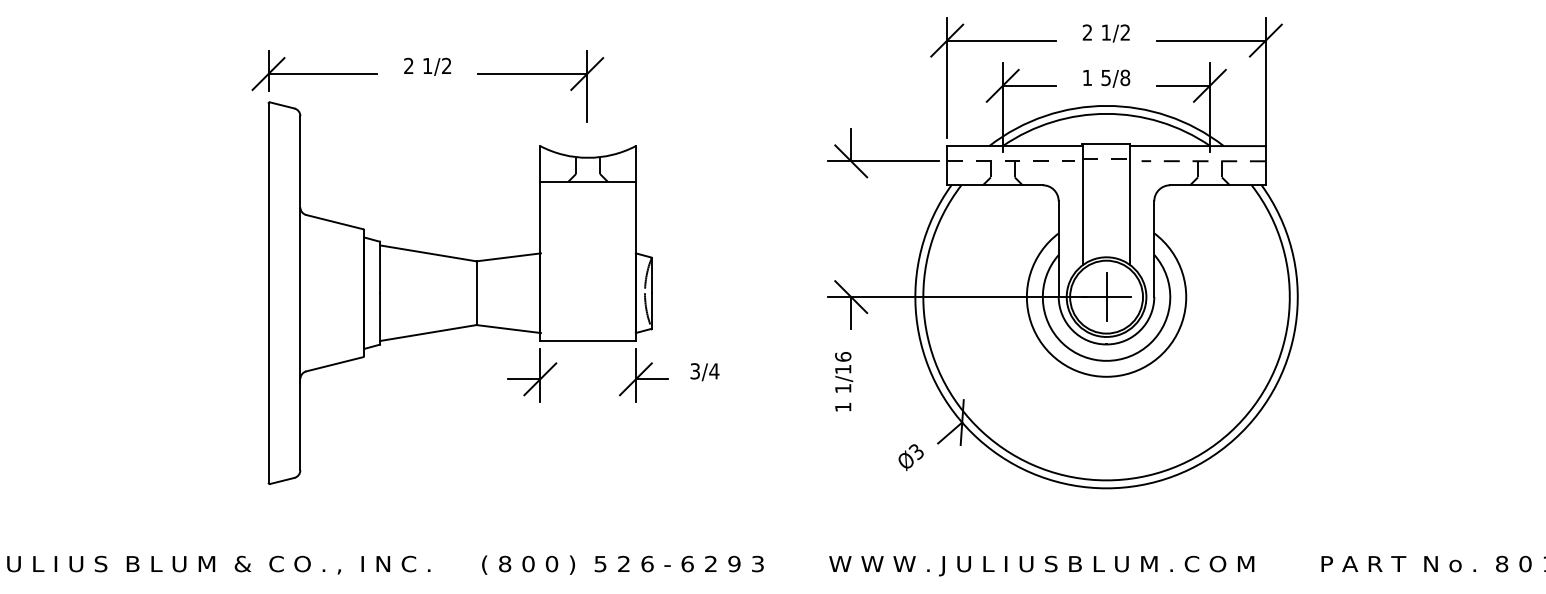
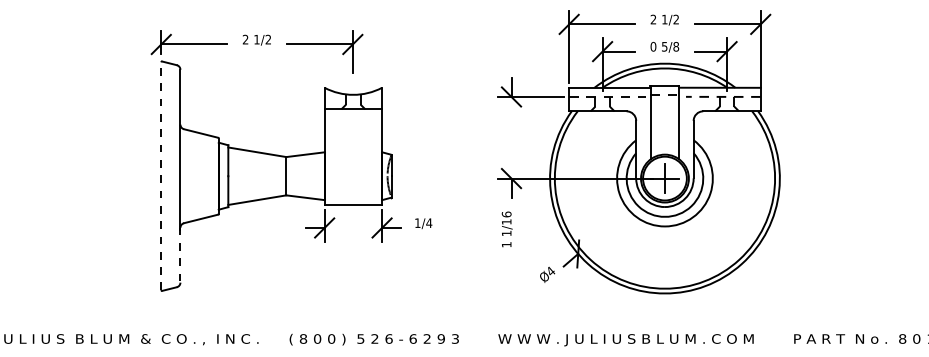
text: (1087, 77) -> (653, 46), 1 -> 0
line: (268, 293) -> (161, 176), solid -> dashed
text: (694, 371) -> (417, 223), 3/4 -> 1/4
line: (300, 425) -> (180, 255), solid -> dashed
text: (916, 451) -> (550, 271), Ø3 -> Ø4

